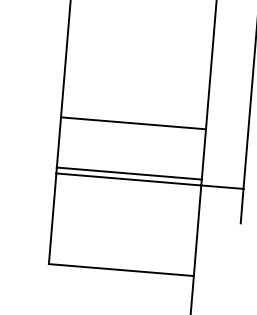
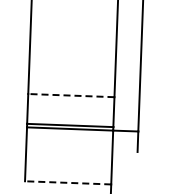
line: (132, 123) -> (70, 95), solid -> dashed
line: (120, 269) -> (67, 182), solid -> dashed

